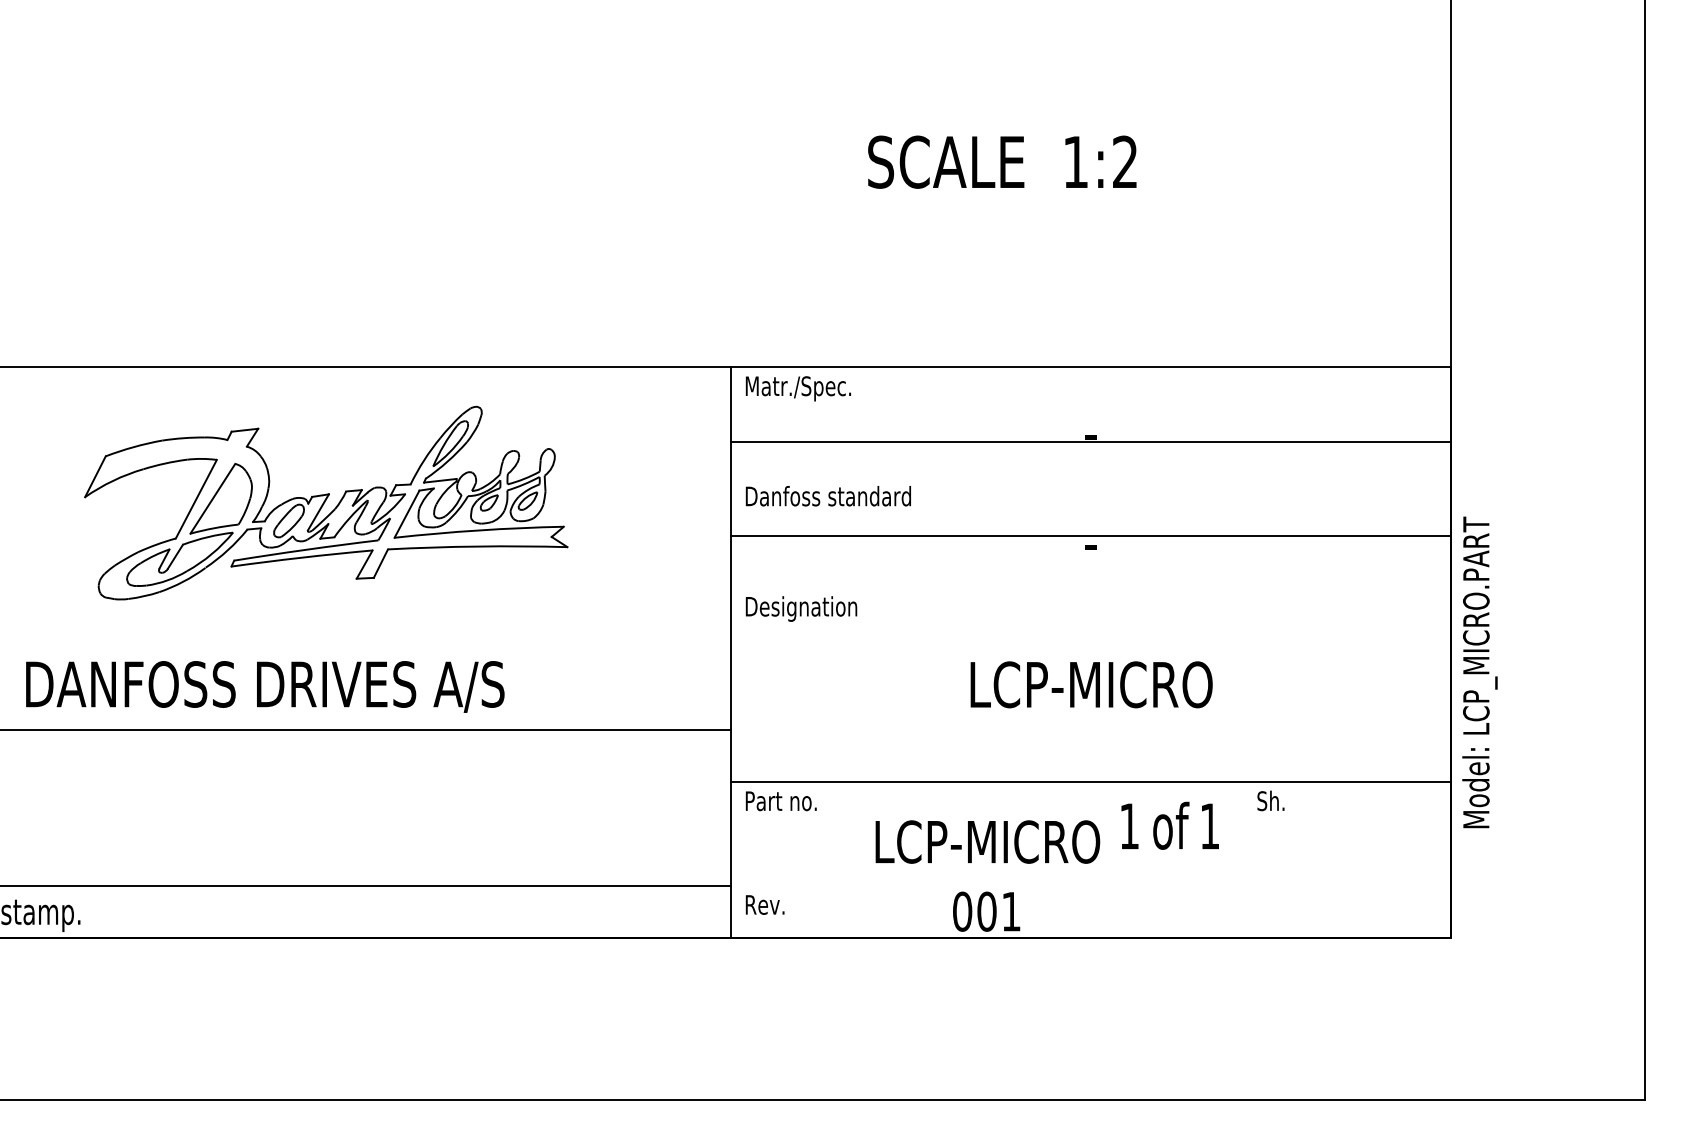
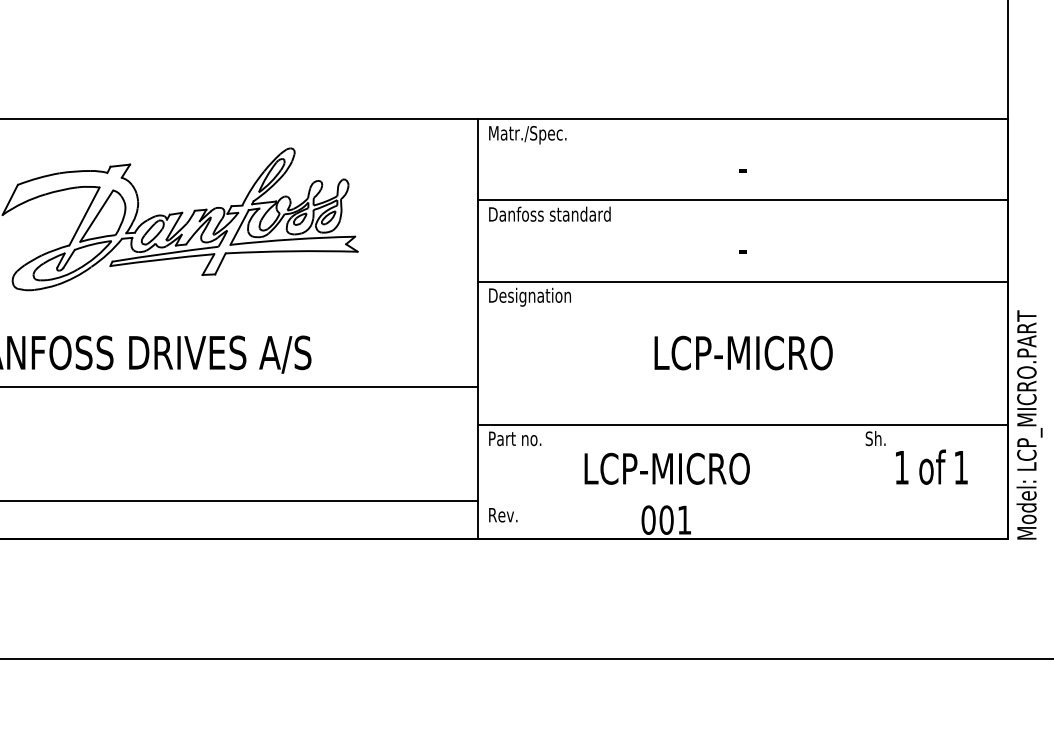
line: (1090, 442) -> (742, 200), moved
line: (1090, 535) -> (742, 281), moved
text: (1479, 672) -> (1029, 425), moved
text: (1169, 825) -> (931, 466), moved

